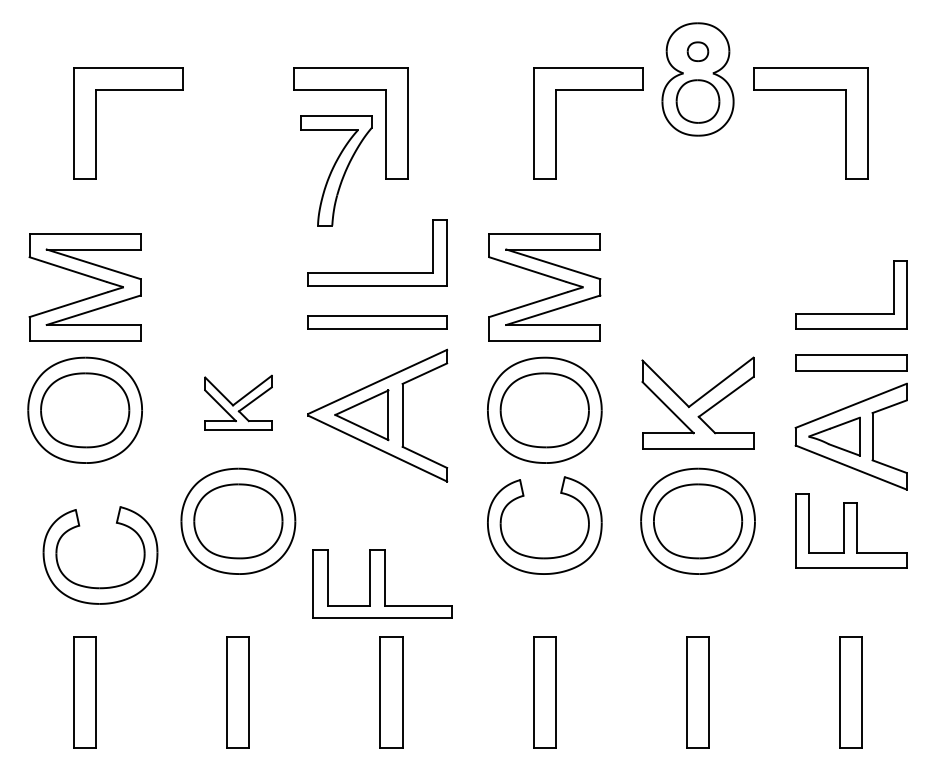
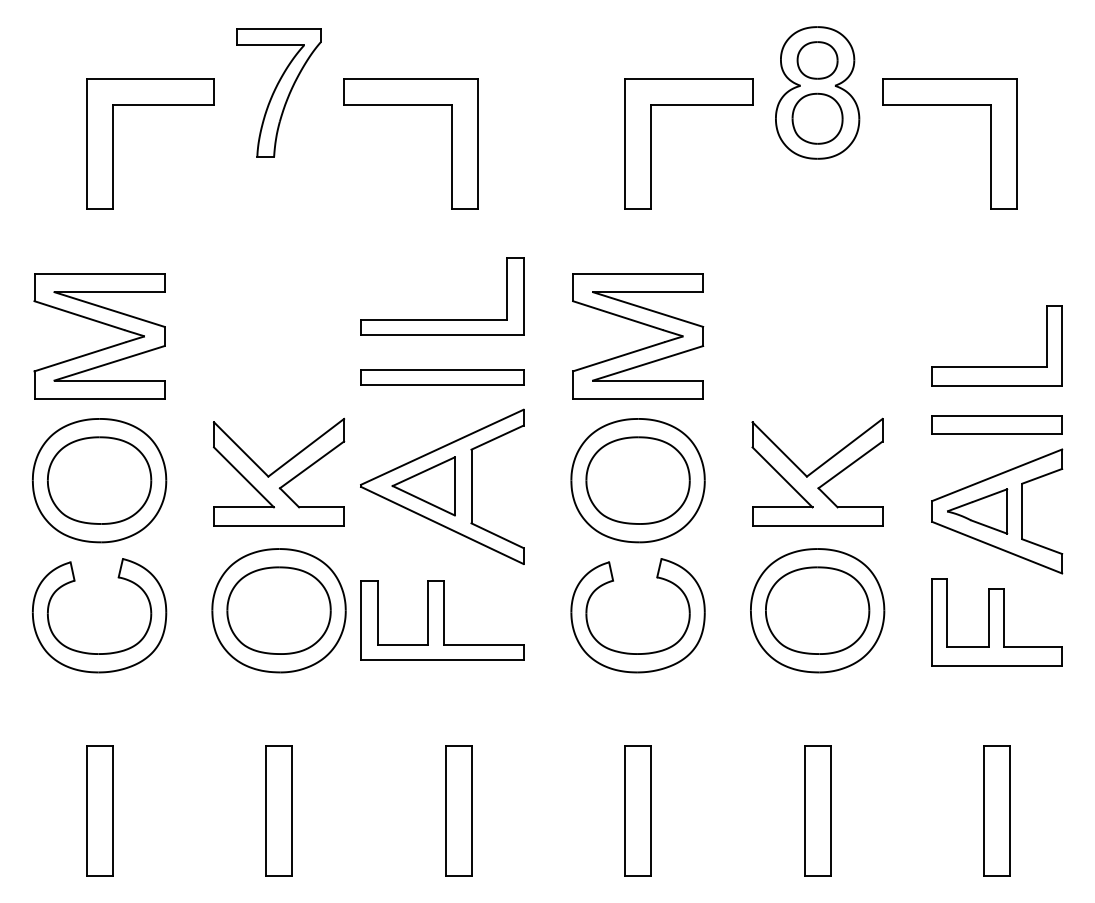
part: (697, 51) -> (817, 60), size x1.67
part: (336, 170) -> (278, 92), moved
part: (238, 402) -> (279, 471), size x1.67
part: (383, 584) -> (442, 620), moved
part: (106, 586) -> (106, 652), moved

